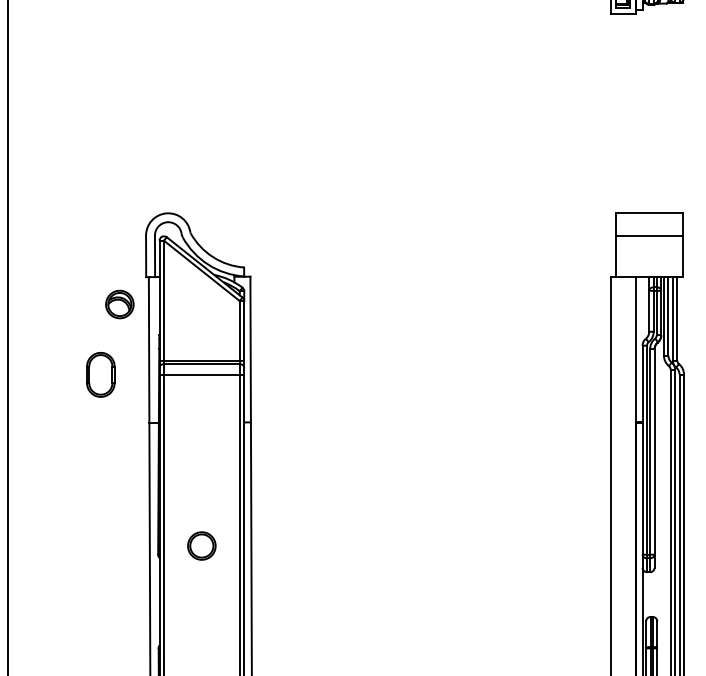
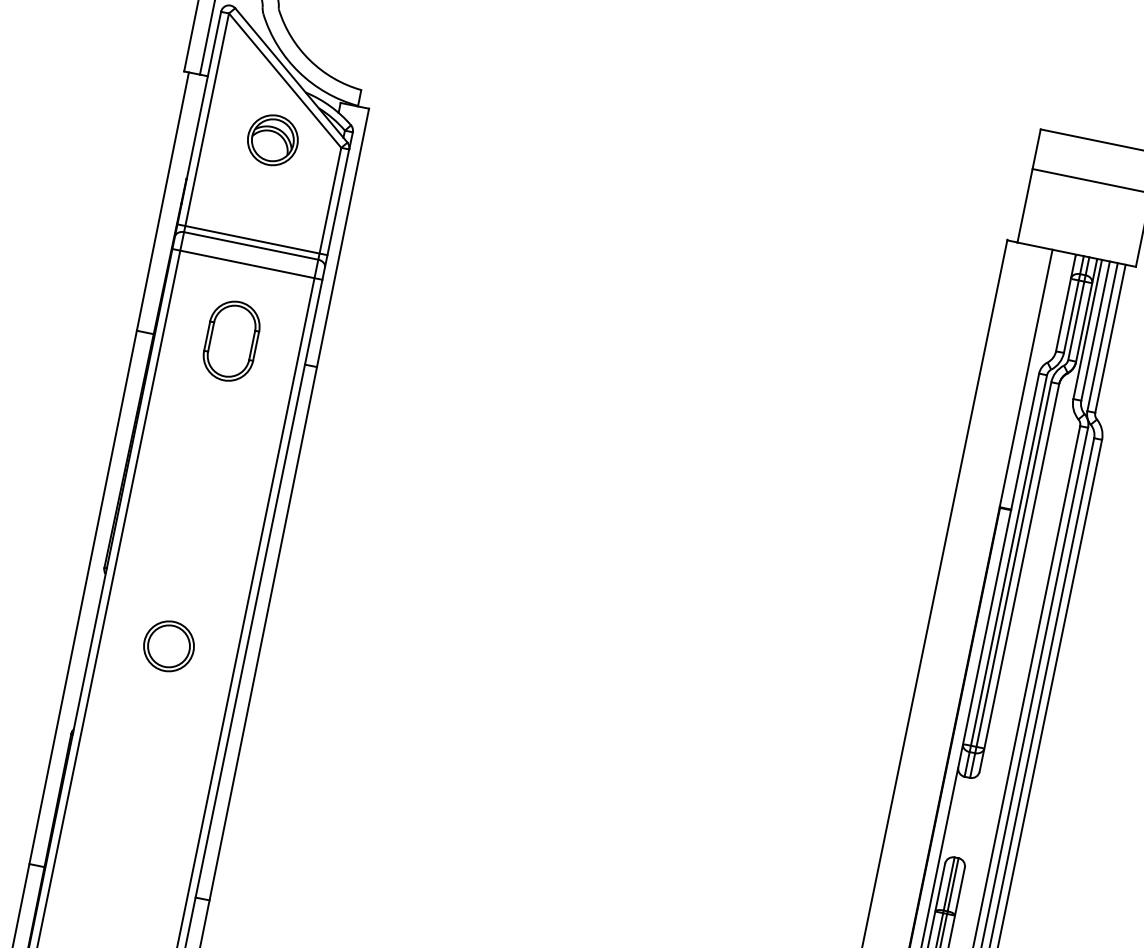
part: (119, 304) -> (272, 140), moved
part: (100, 374) -> (231, 340), moved
part: (201, 545) -> (168, 645), moved

